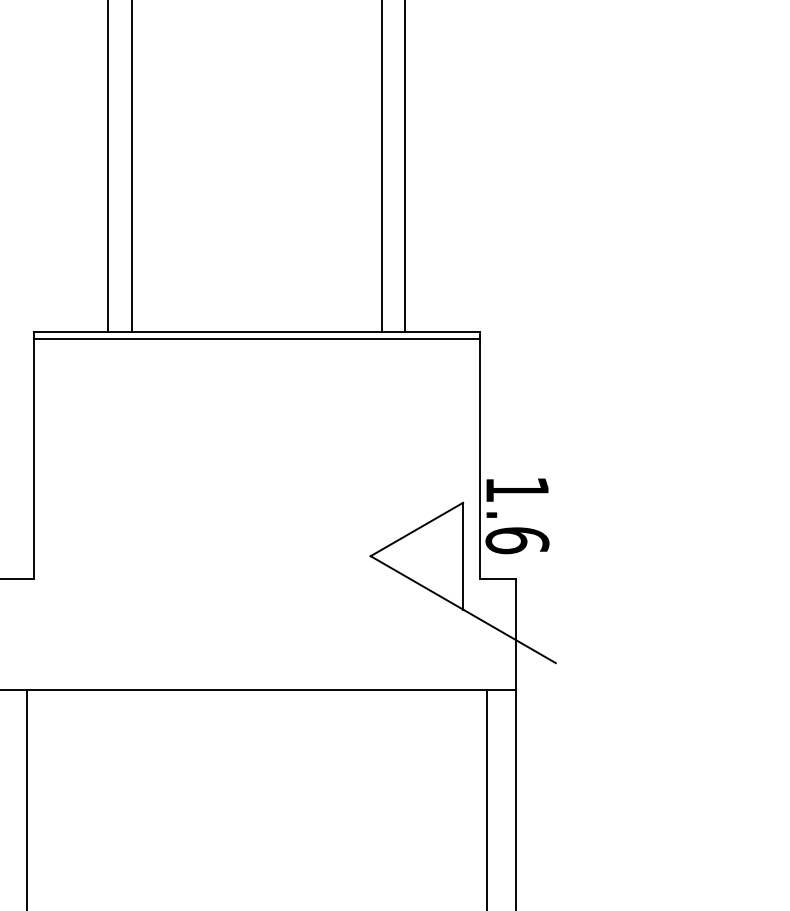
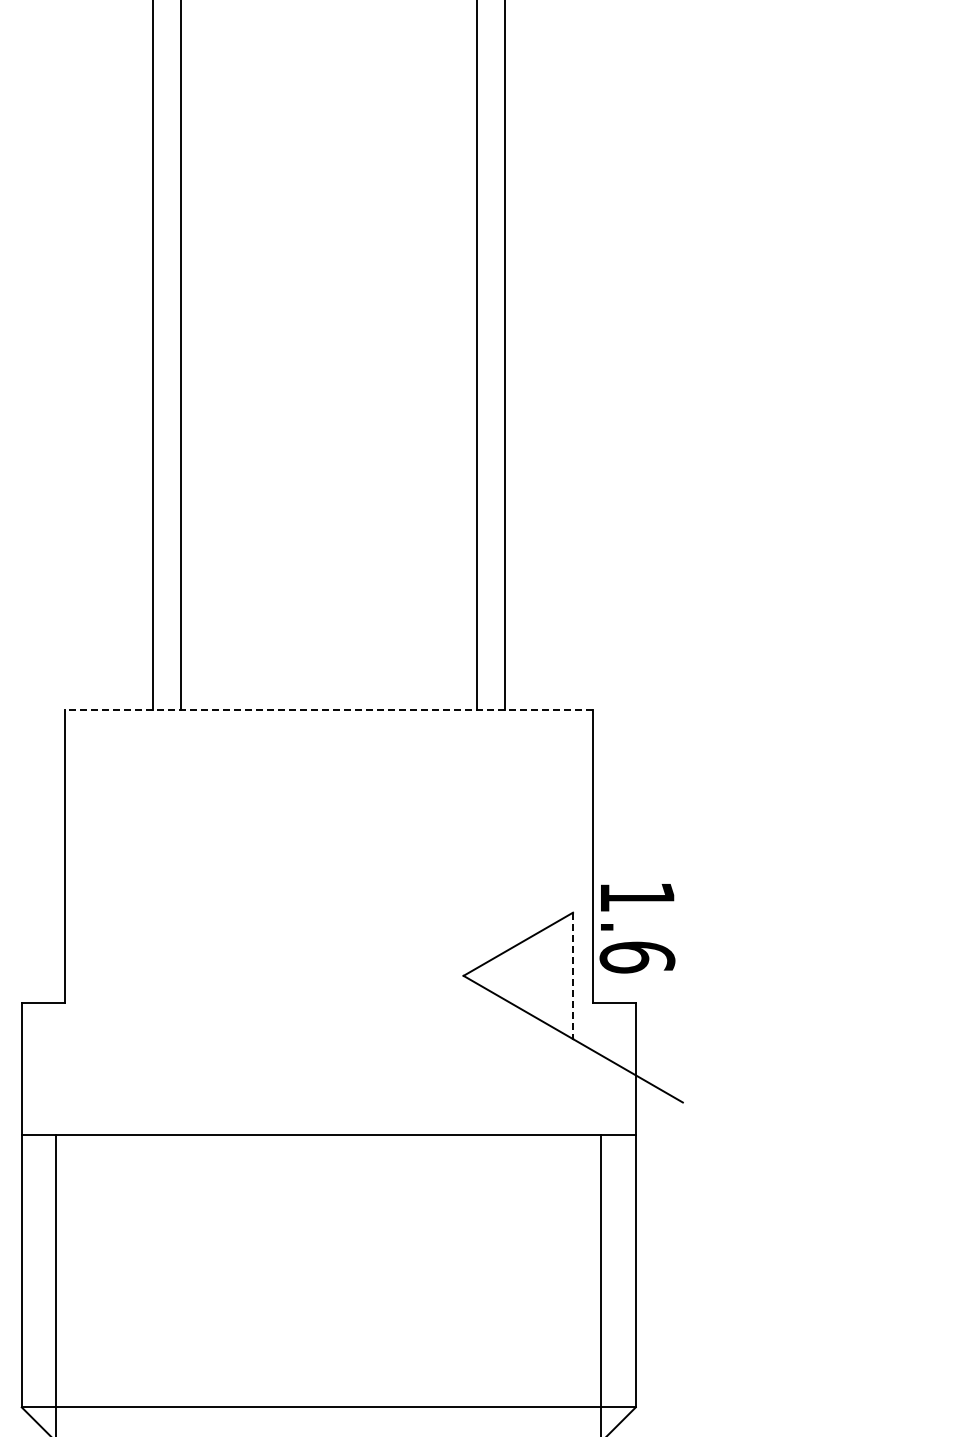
line: (256, 331) -> (328, 709), solid -> dashed
line: (256, 338) -> (328, 718), removed
line: (463, 556) -> (573, 976), solid -> dashed

